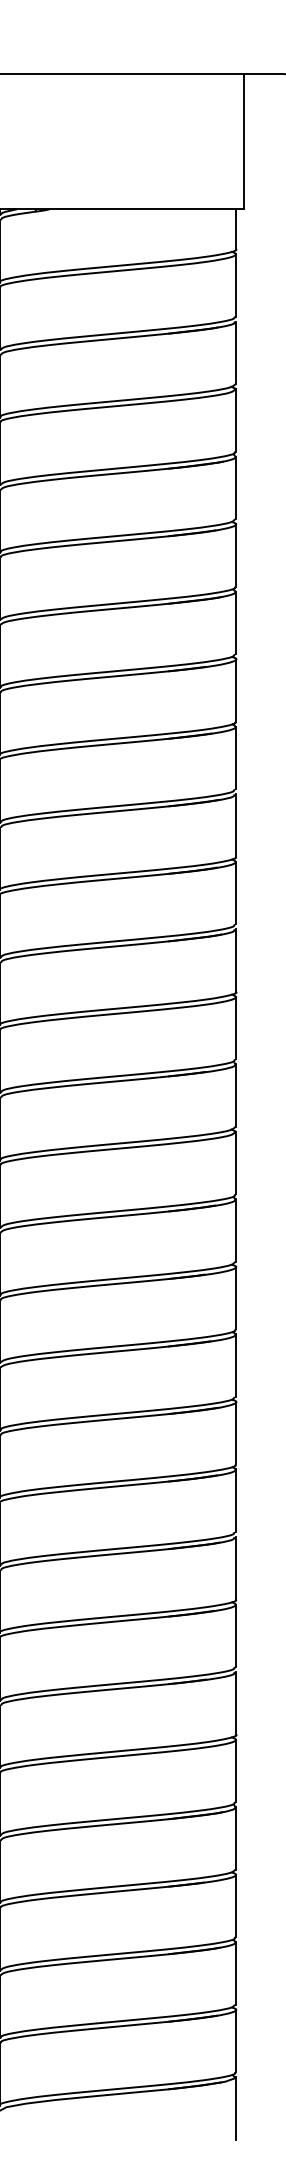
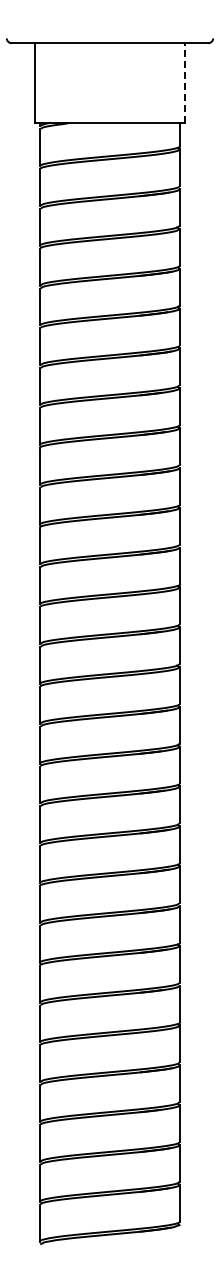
line: (244, 142) -> (184, 83), solid -> dashed
line: (235, 2107) -> (179, 1242), removed

